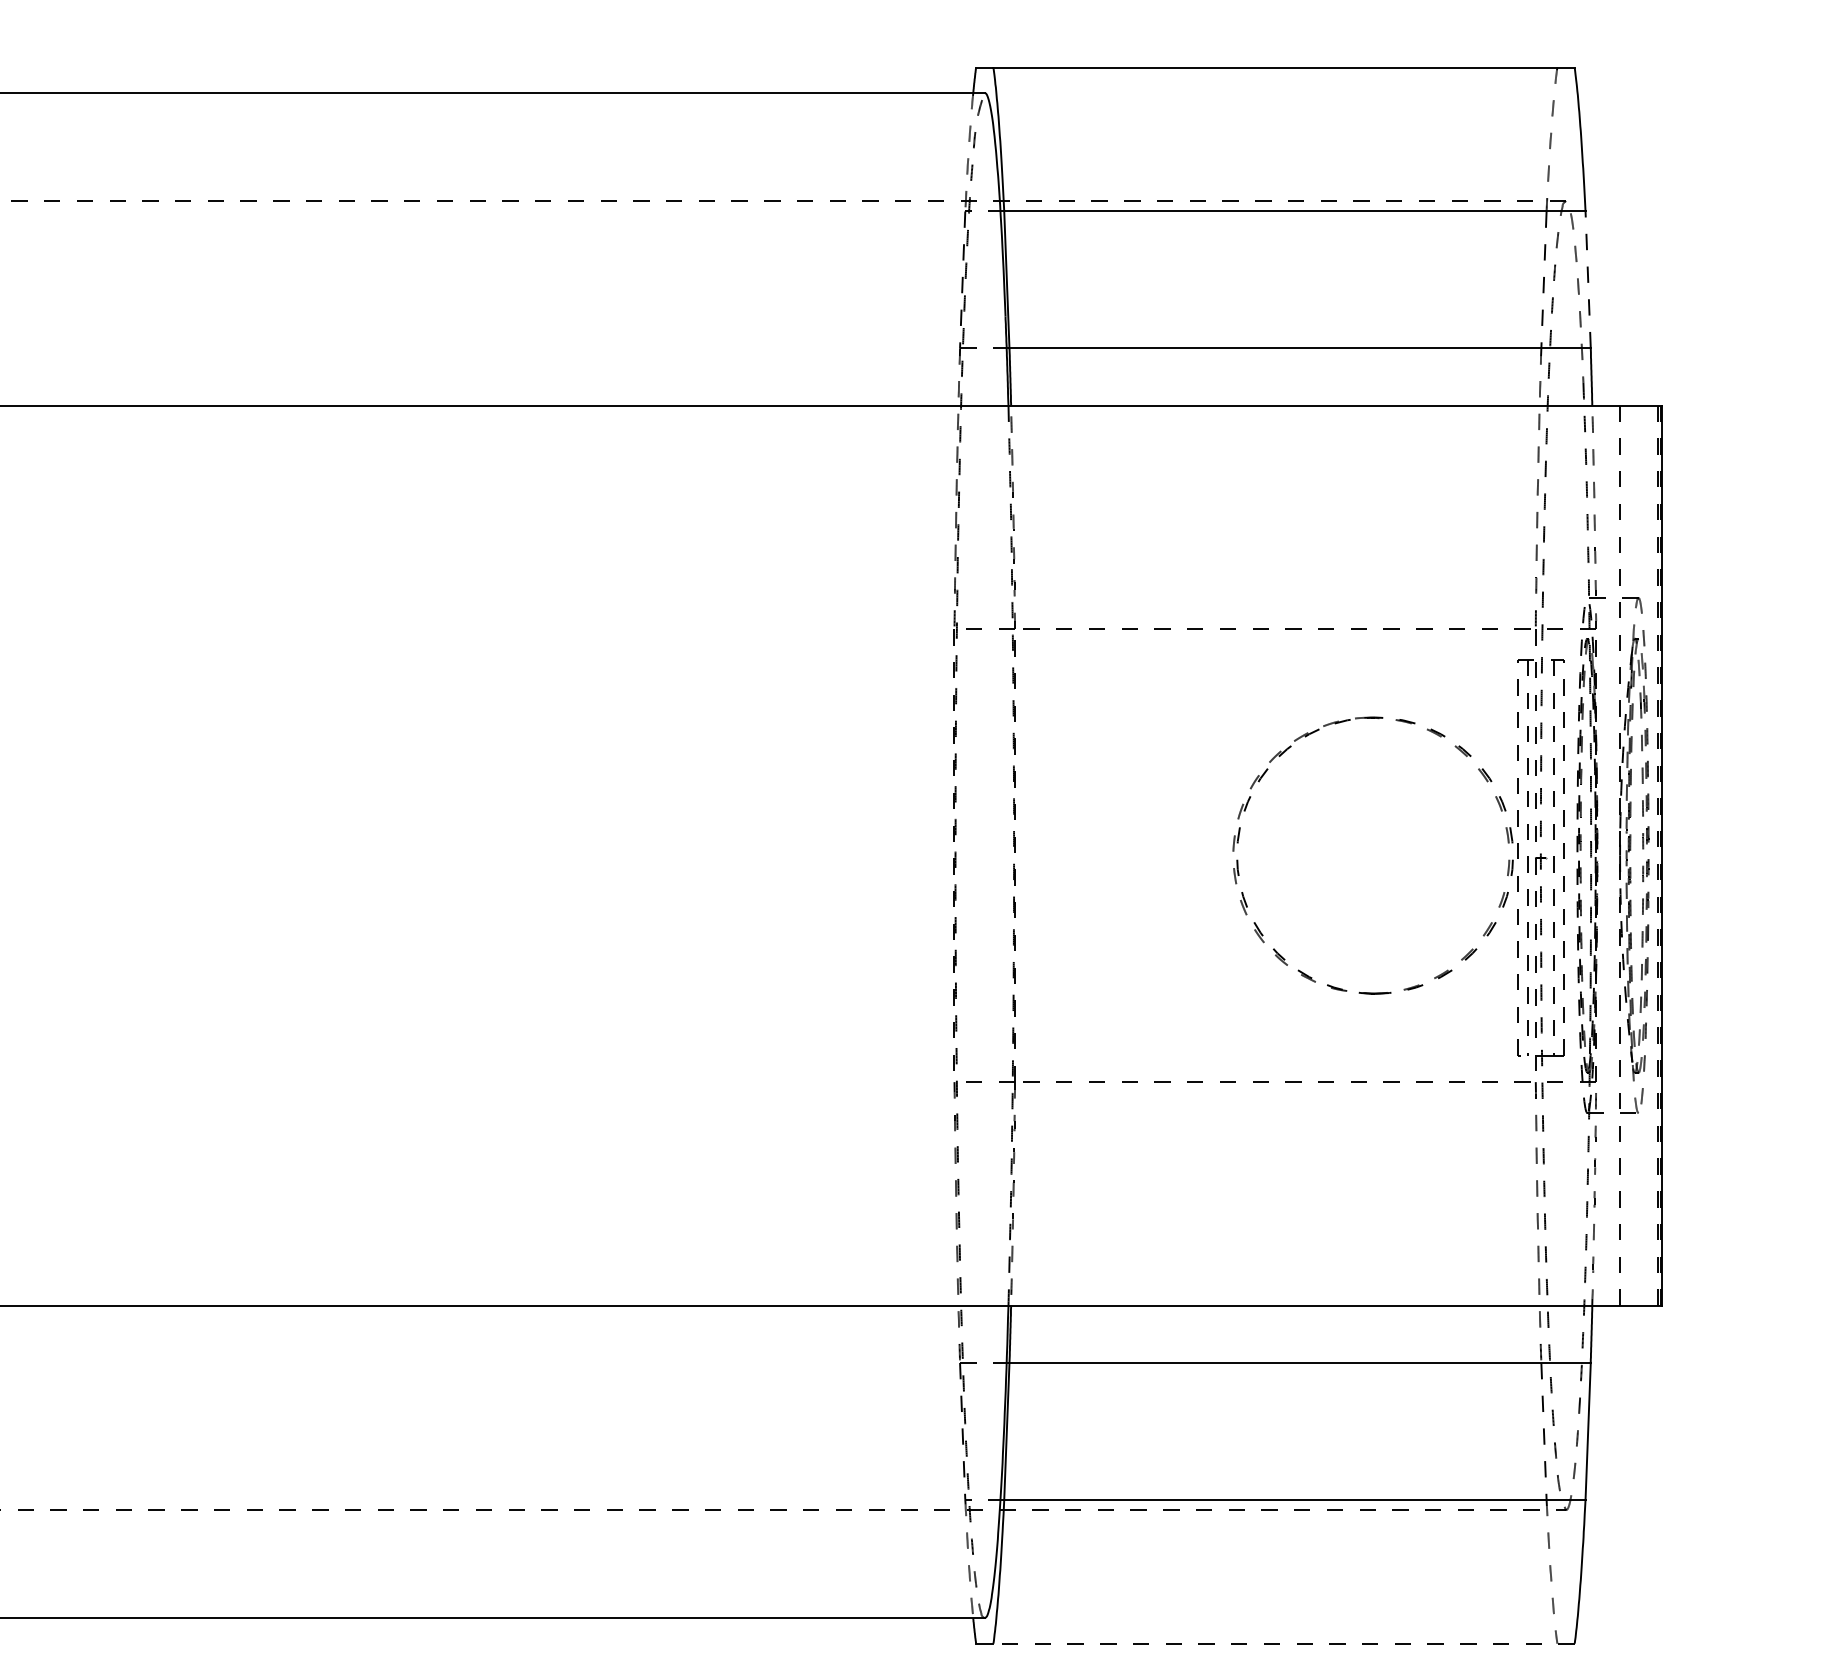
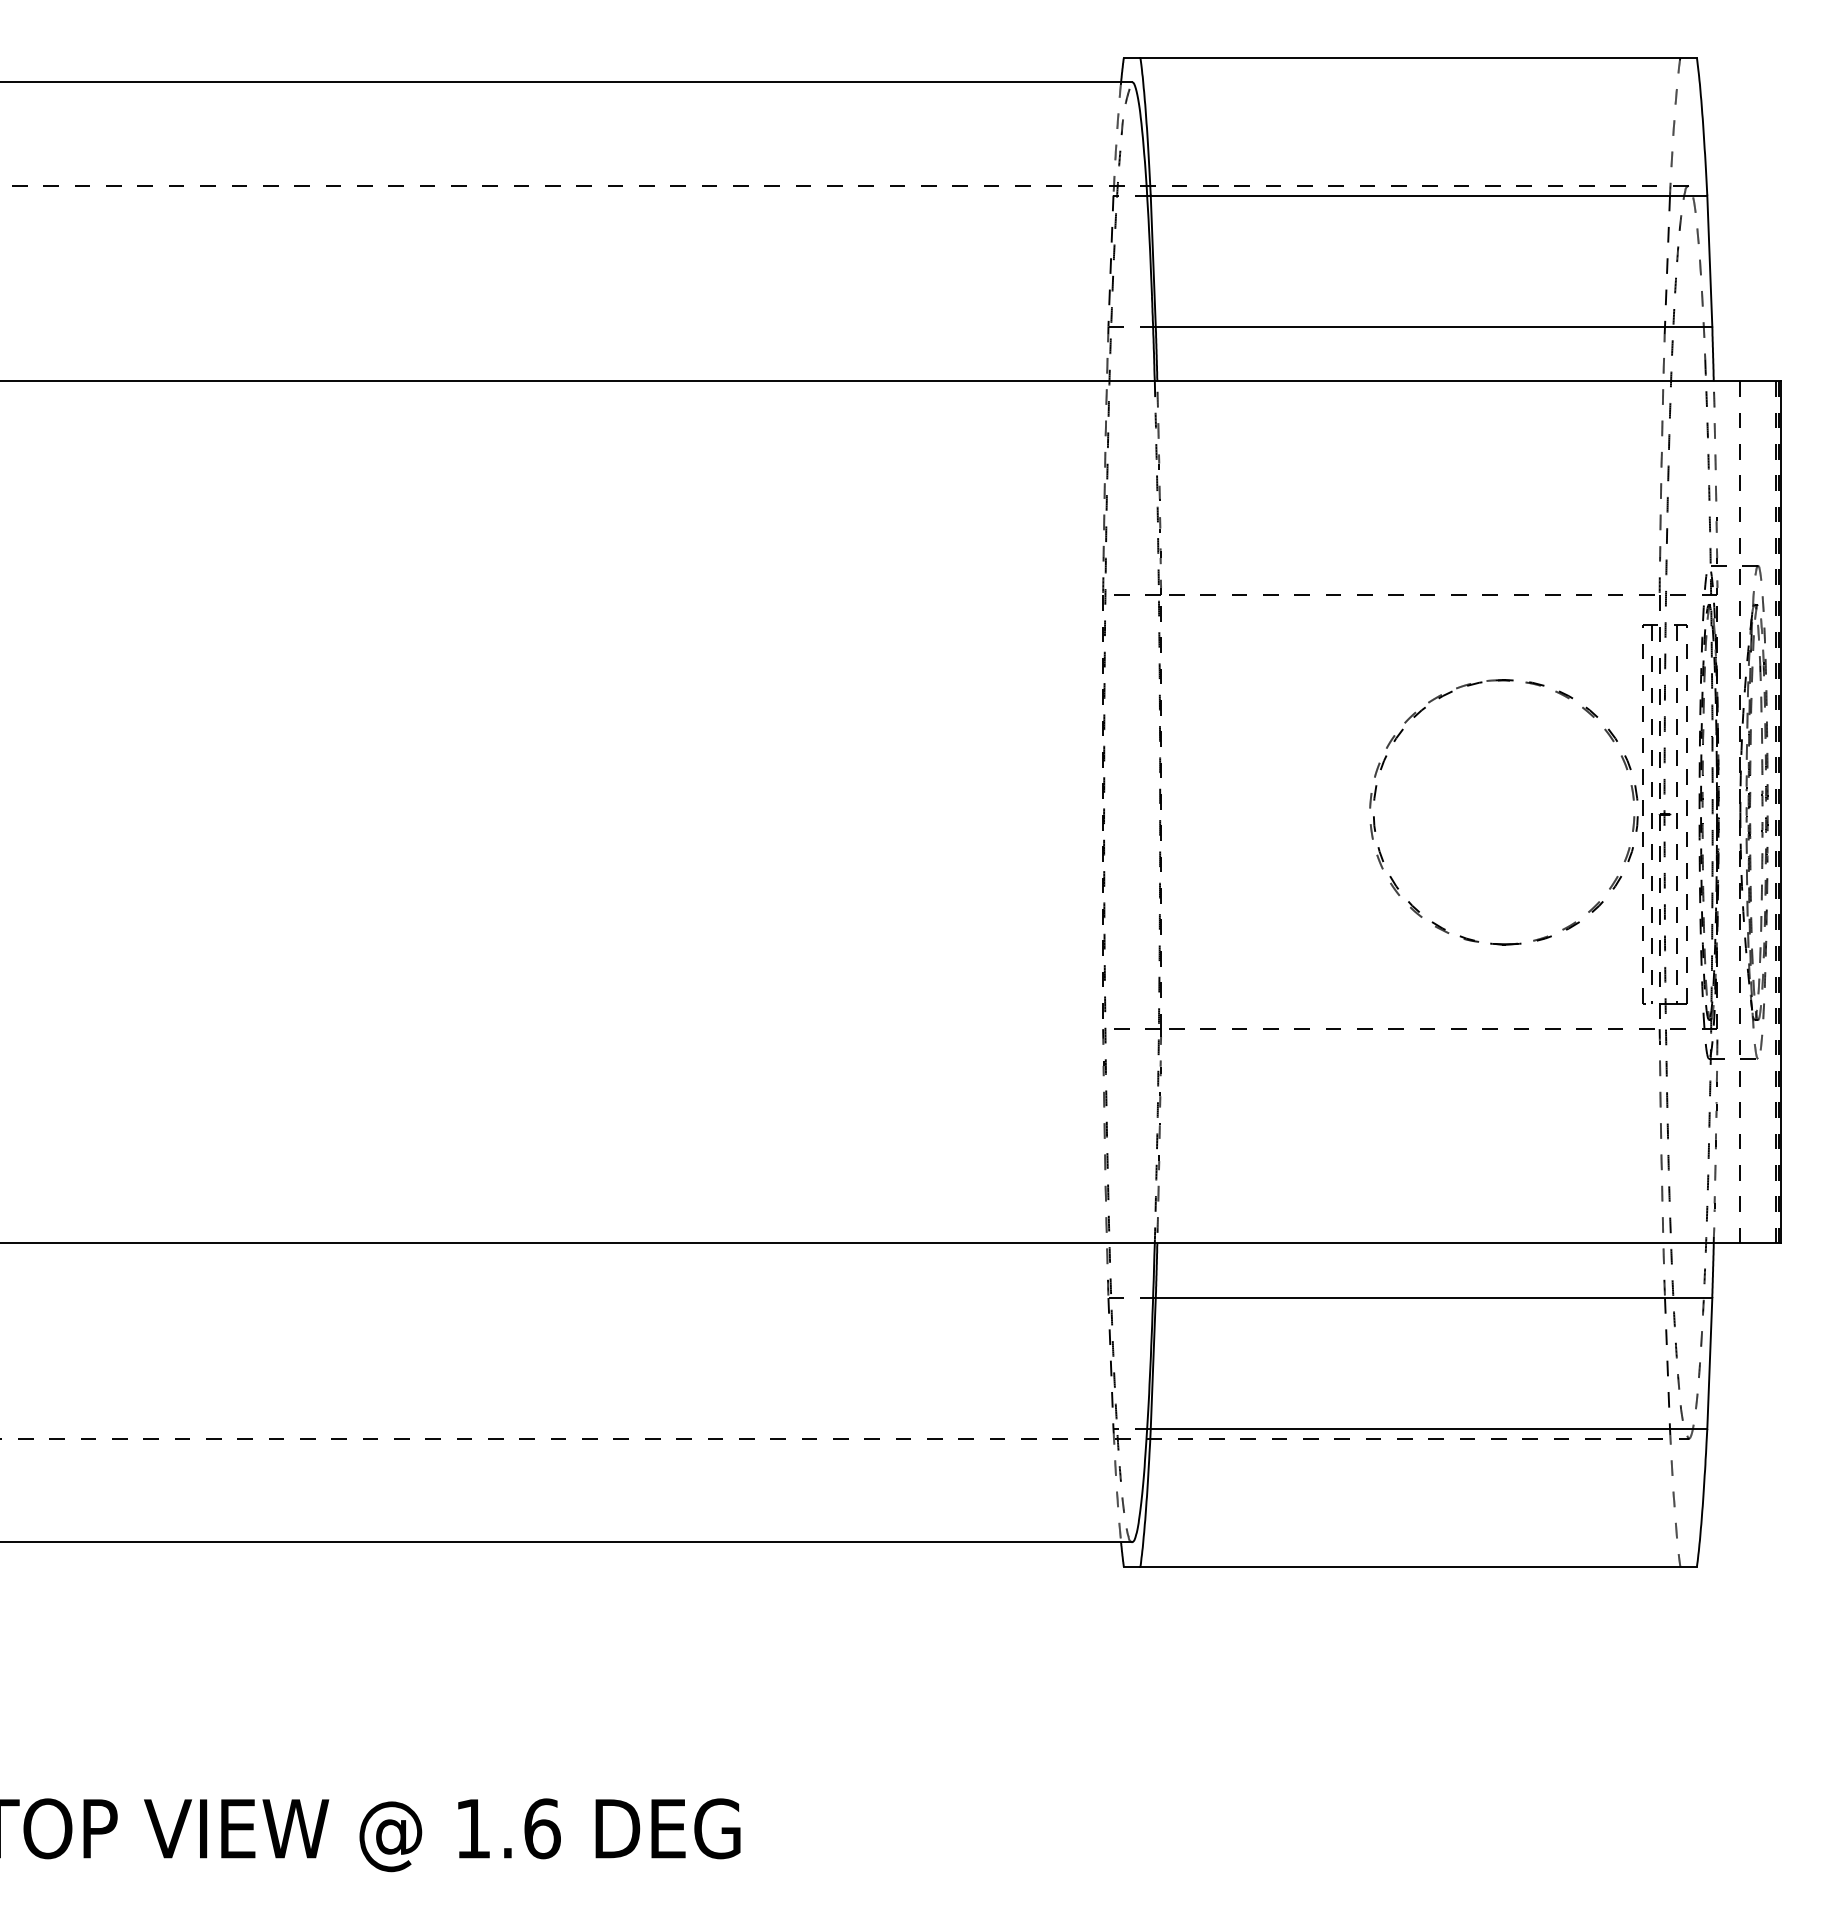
line: (1587, 280) -> (1709, 261), dashed -> solid
line: (1283, 1643) -> (1418, 1566), dashed -> solid

